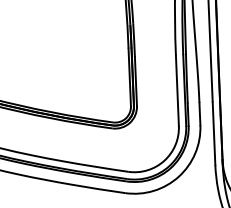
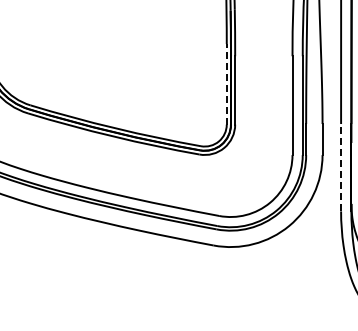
line: (129, 76) -> (226, 83), solid -> dashed
line: (214, 133) -> (341, 167), solid -> dashed

